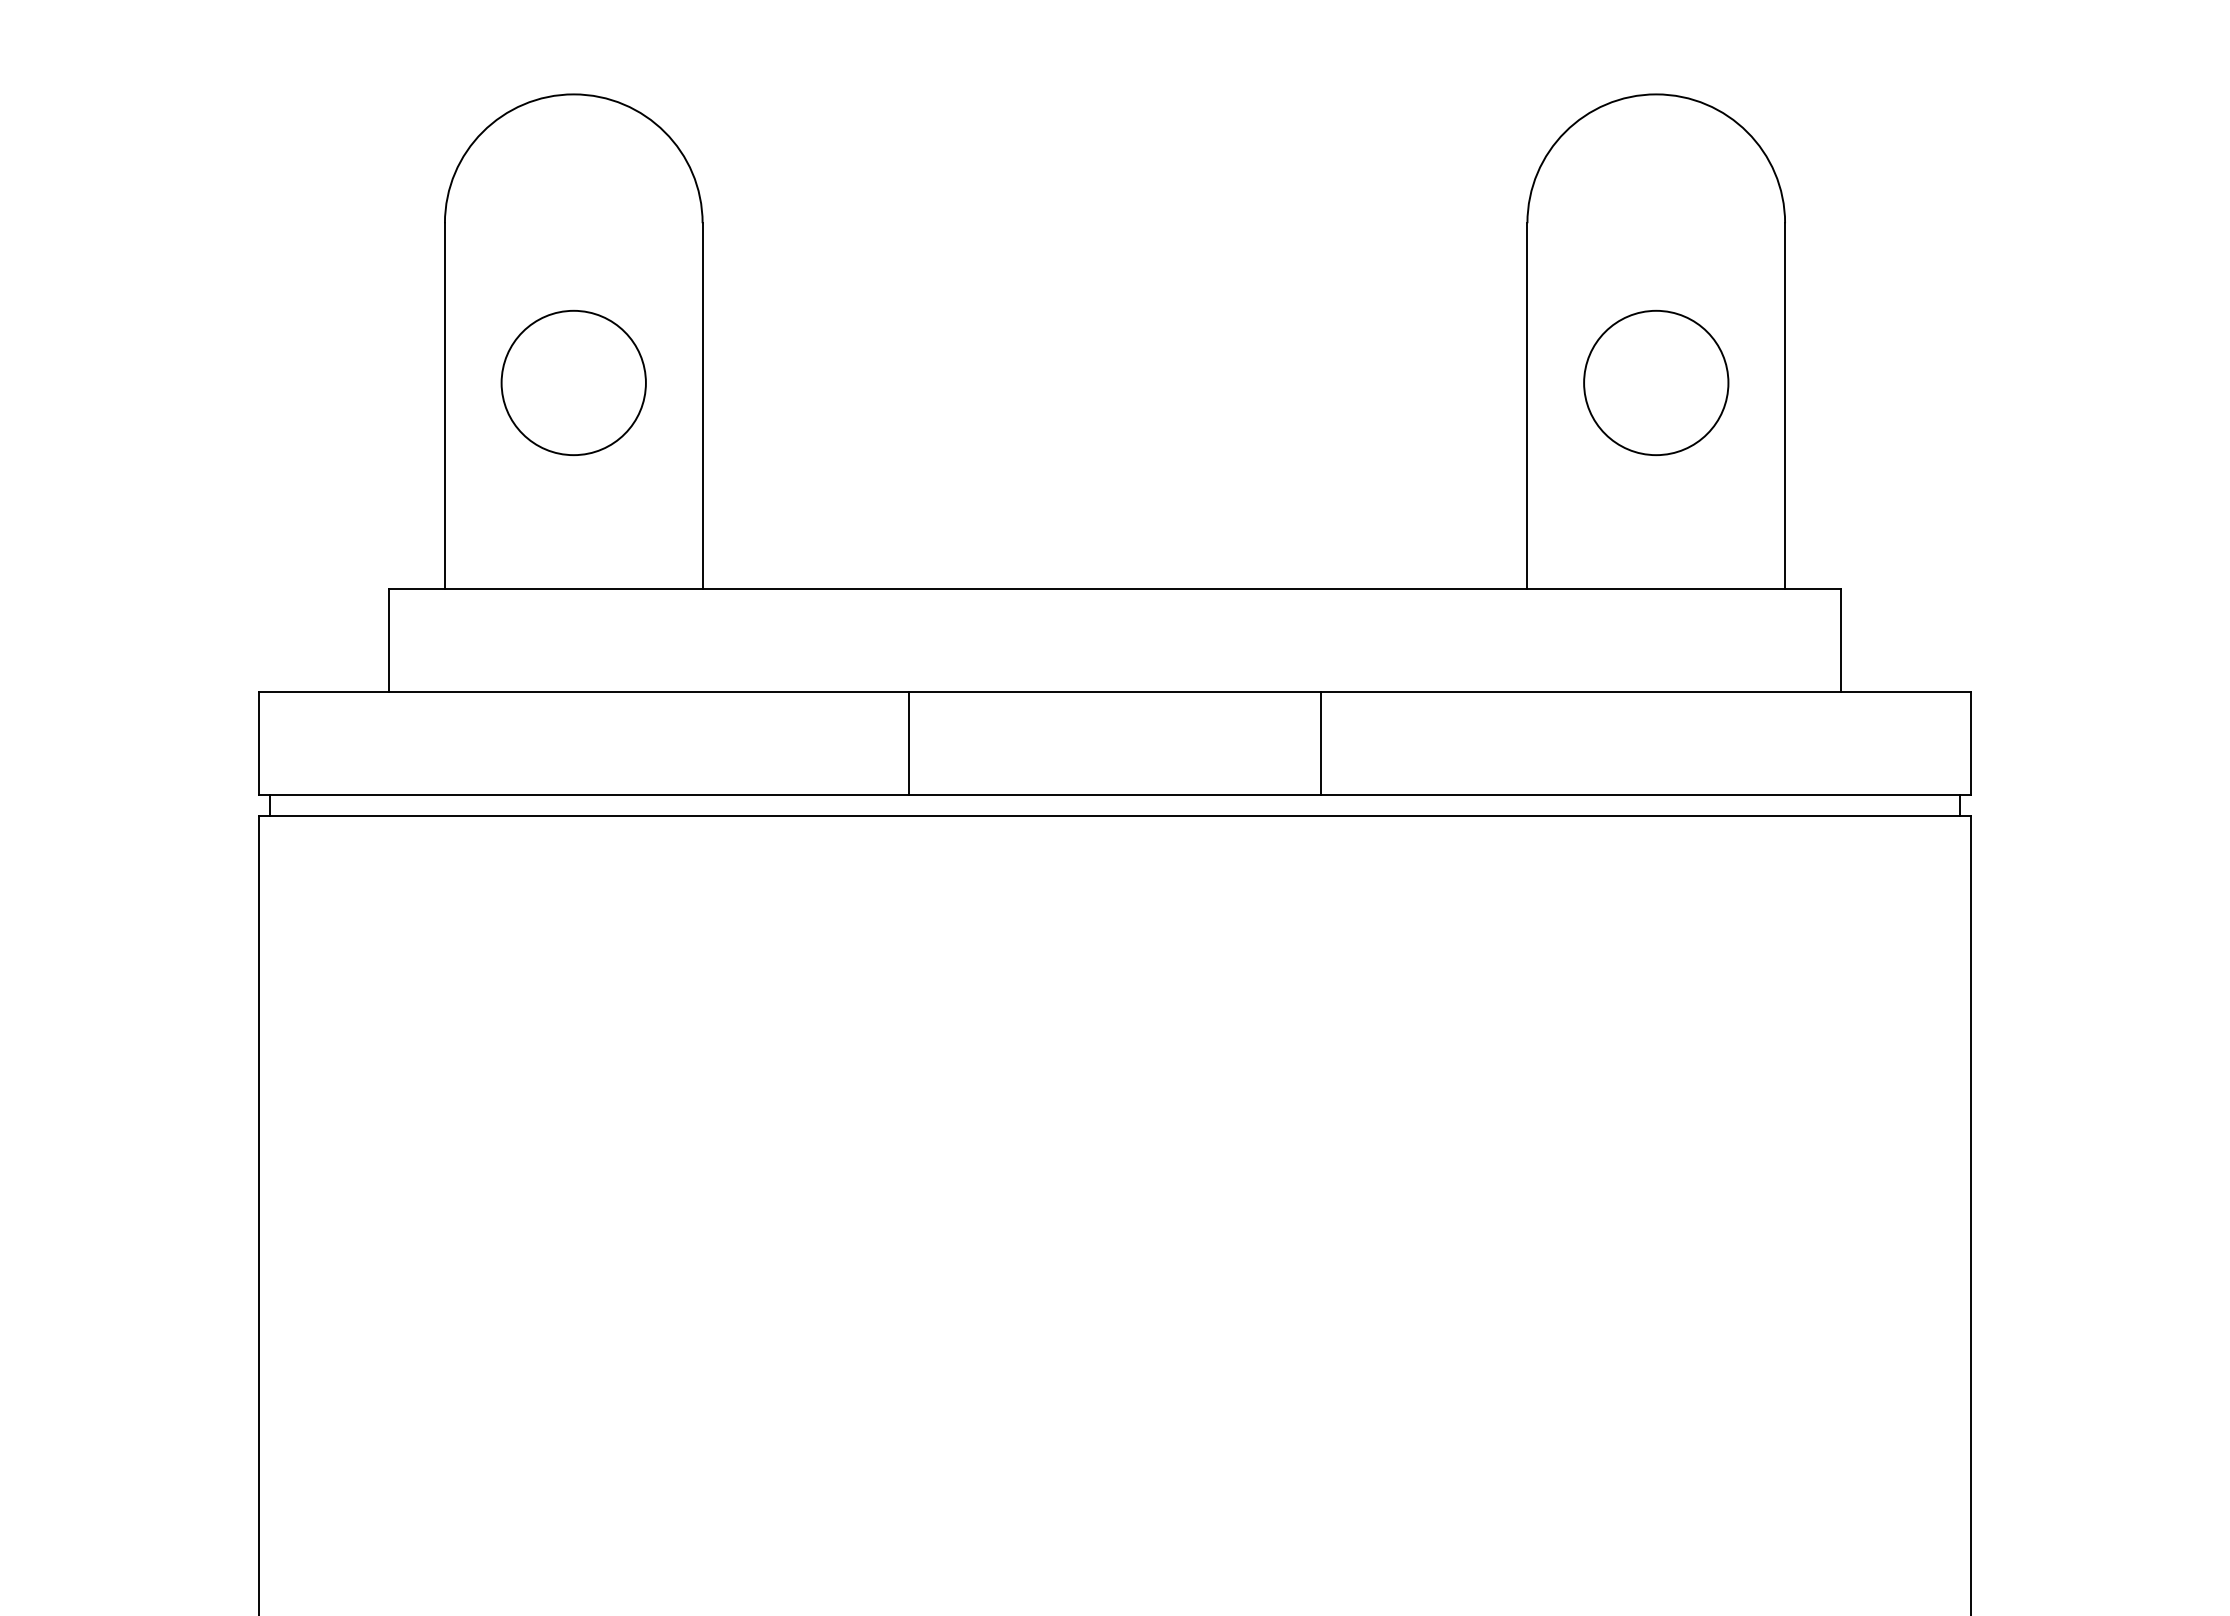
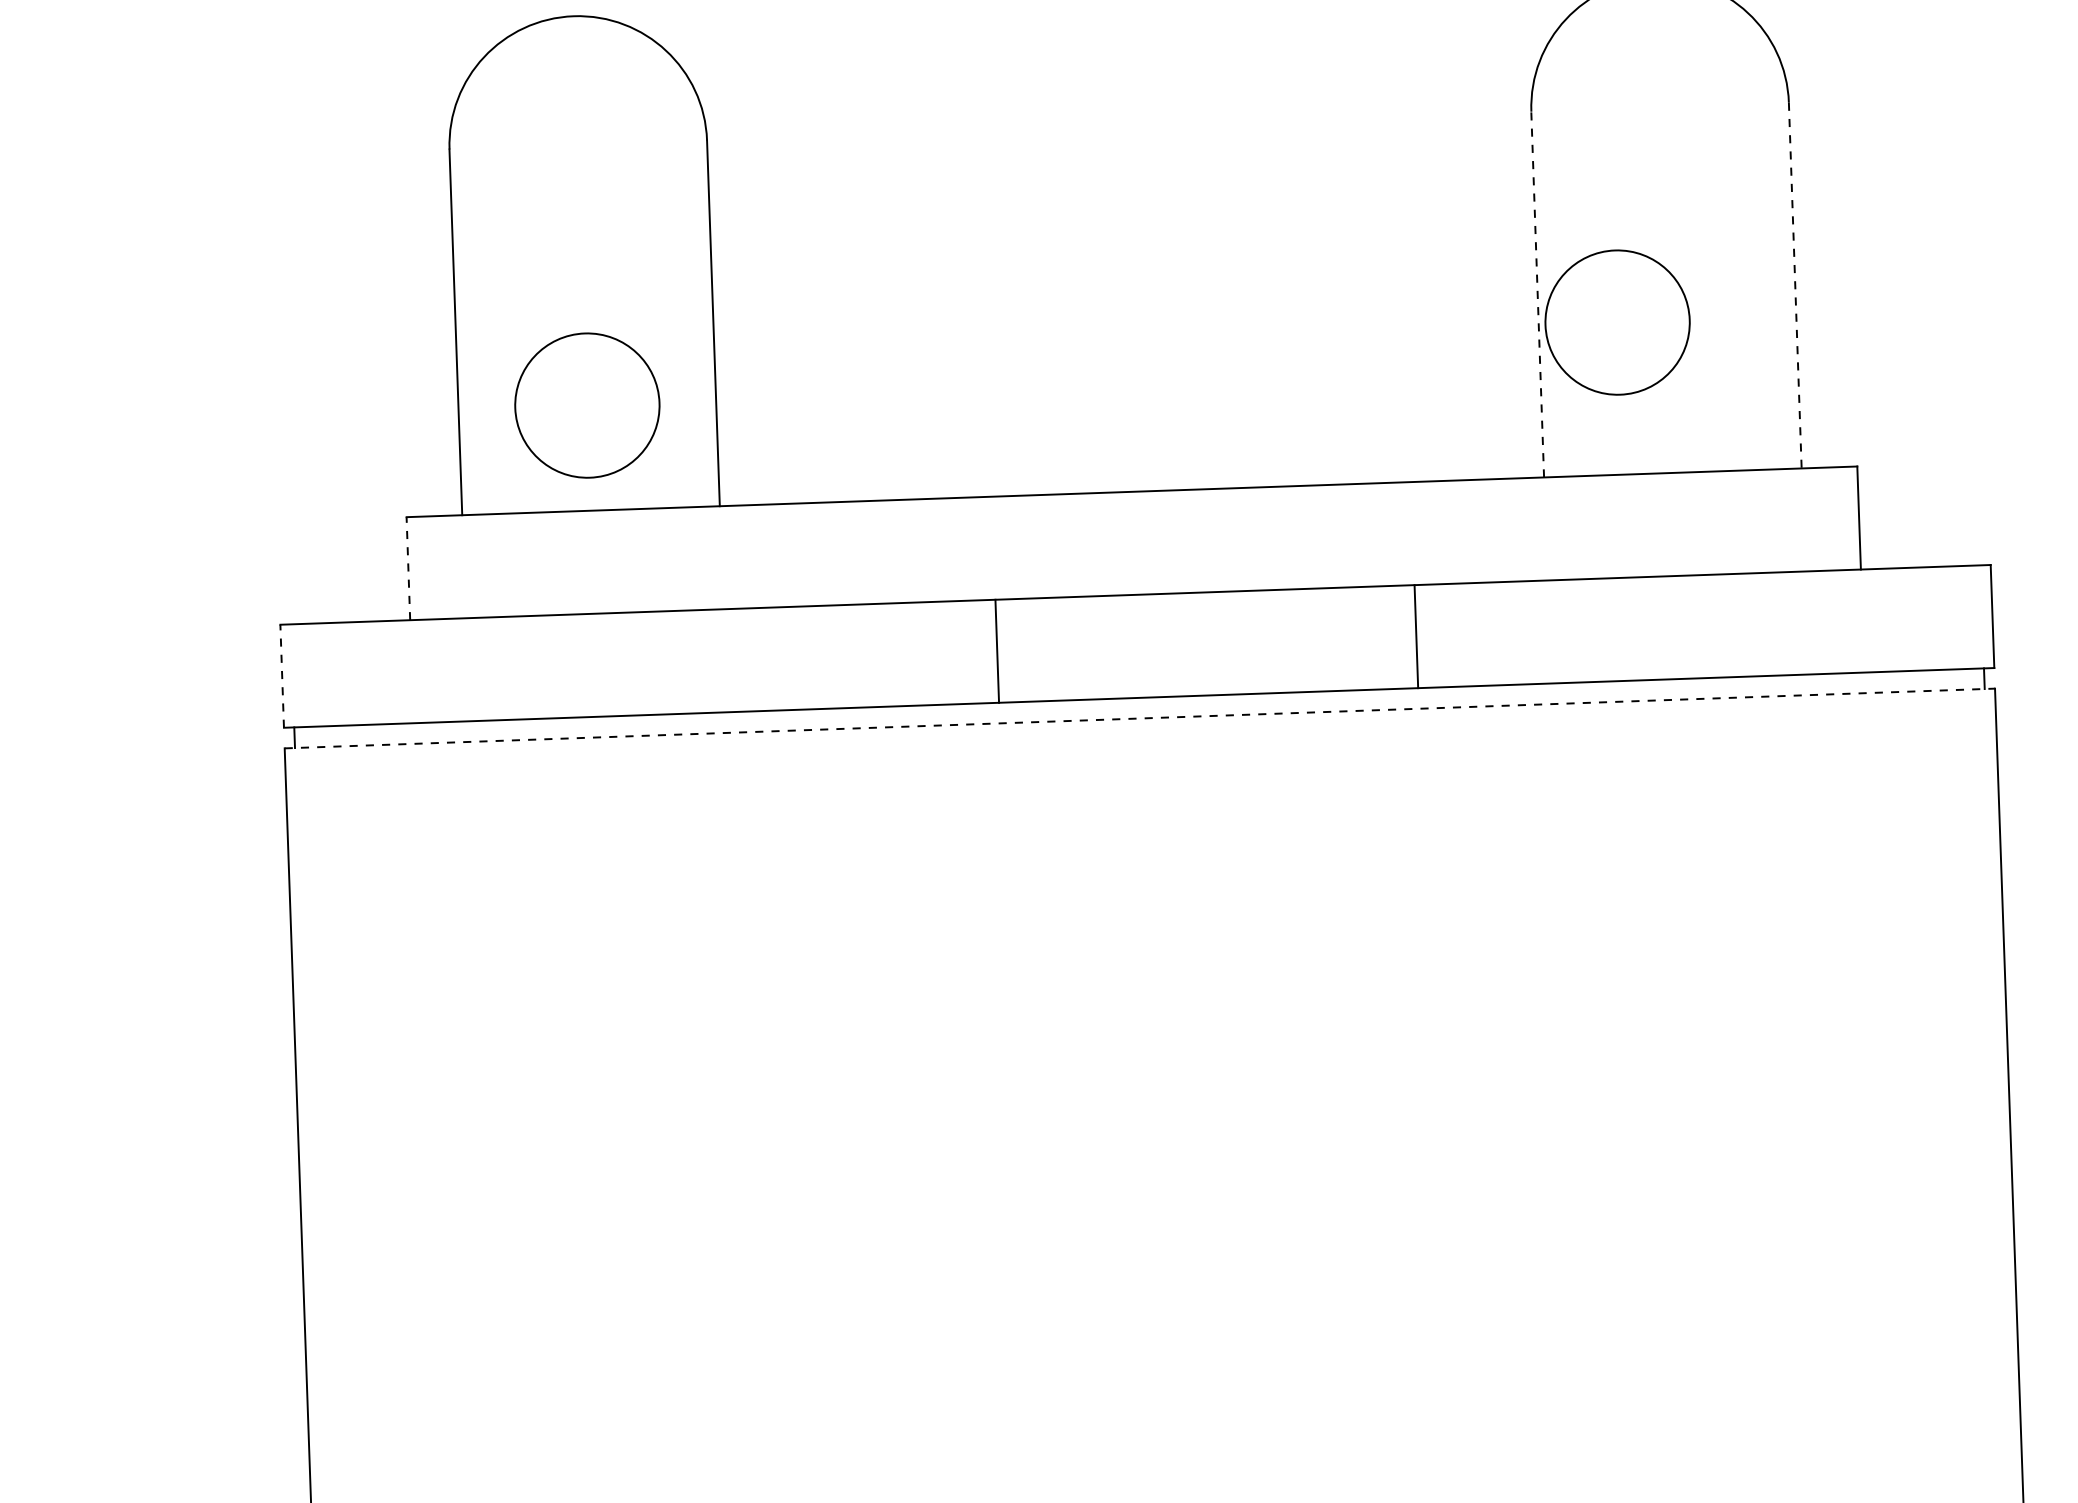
circle: (573, 382) -> (587, 405), moved
circle: (1656, 382) -> (1617, 322), moved
line: (1527, 406) -> (1537, 294), solid -> dashed
line: (1785, 406) -> (1795, 285), solid -> dashed
line: (389, 640) -> (408, 568), solid -> dashed
line: (259, 743) -> (282, 675), solid -> dashed
line: (908, 743) -> (996, 650), moved
line: (1321, 743) -> (1416, 636), moved
line: (1114, 815) -> (1139, 718), solid -> dashed

